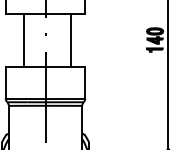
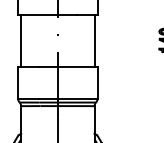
line: (23, 40) -> (20, 40), moved
line: (71, 40) -> (94, 40), moved

